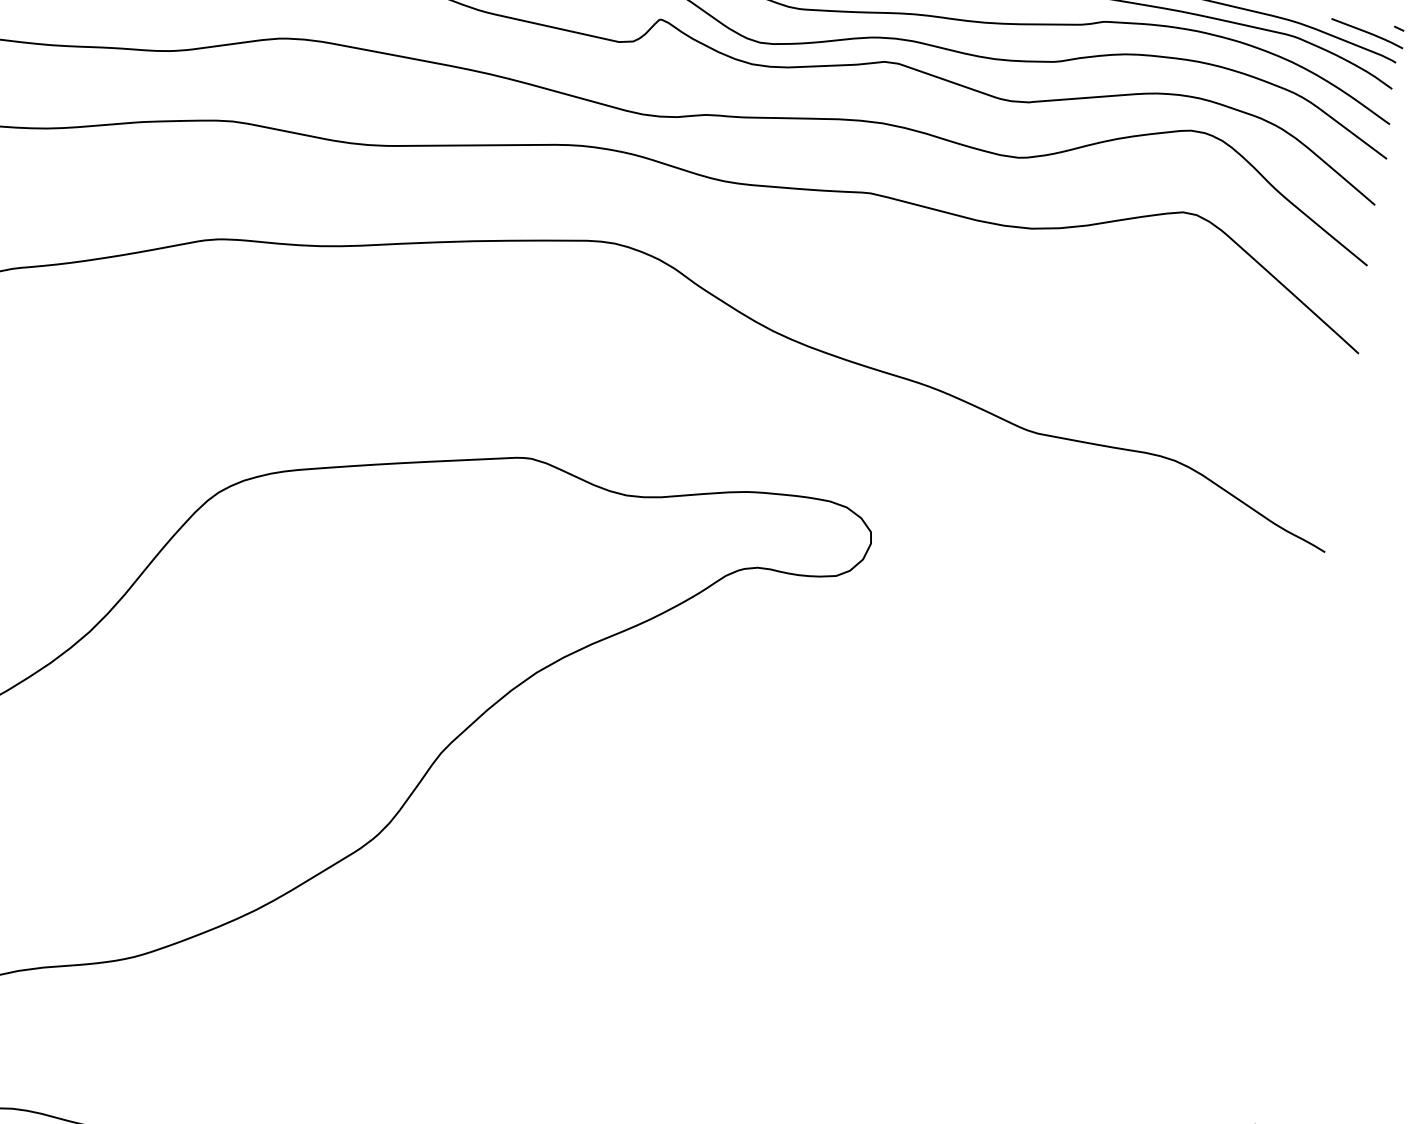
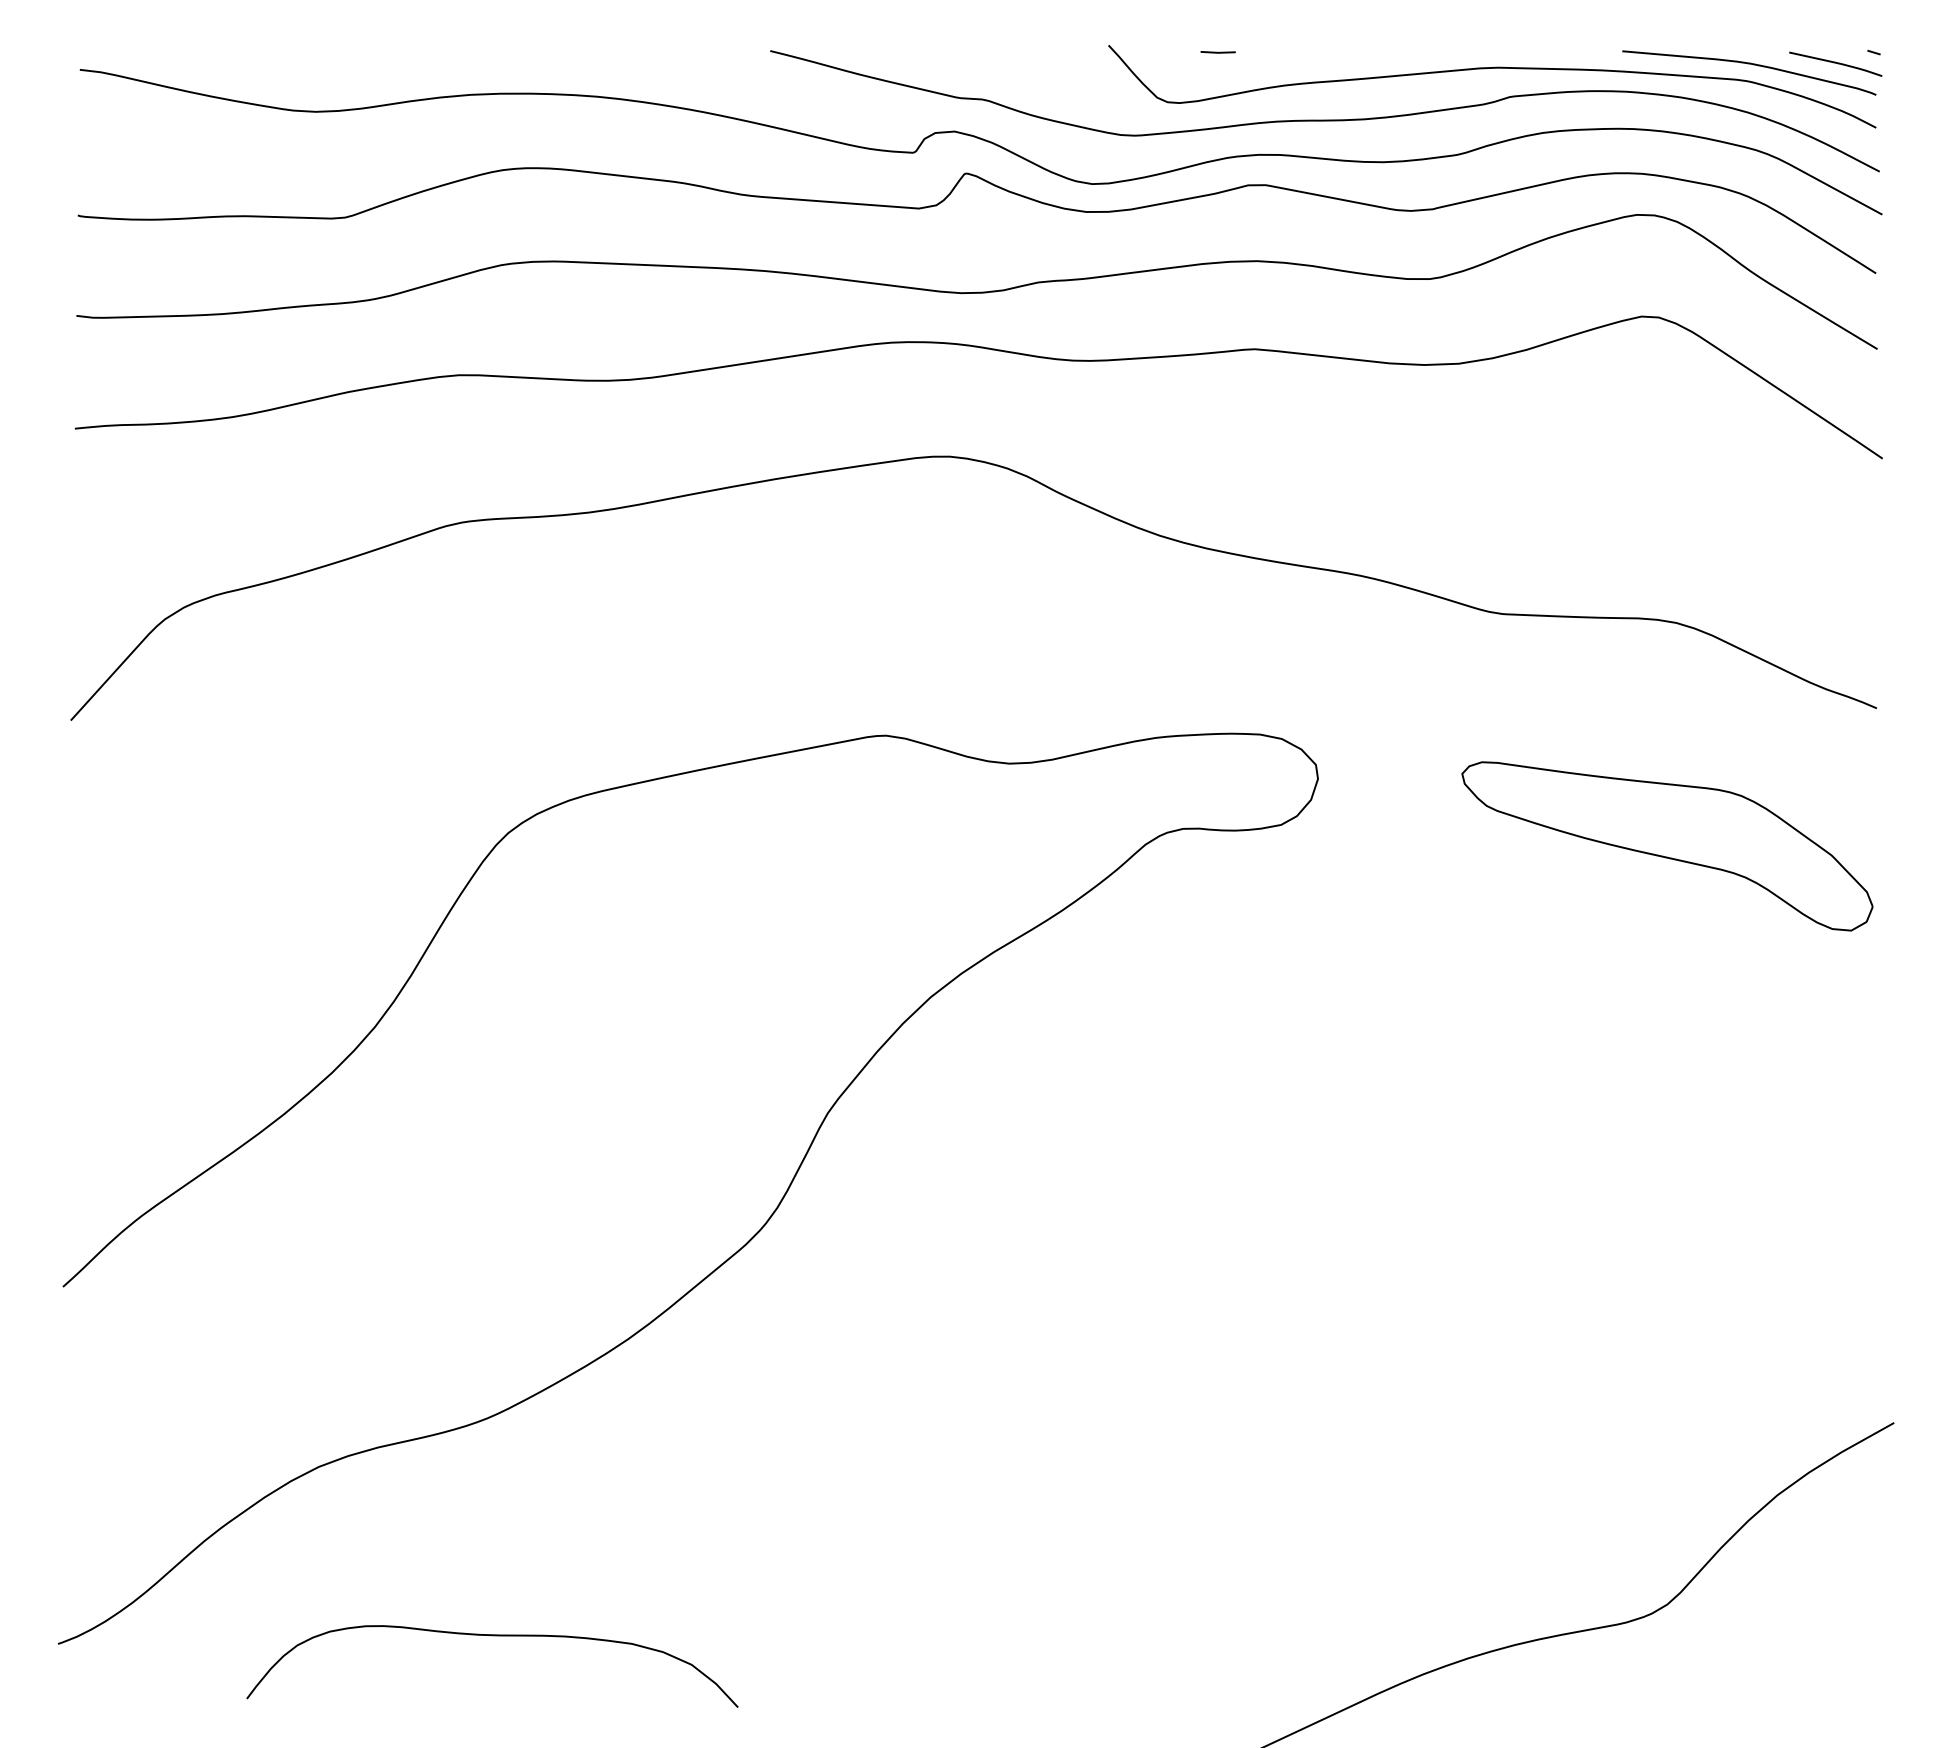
part: (1142, 638) -> (1667, 846), added

